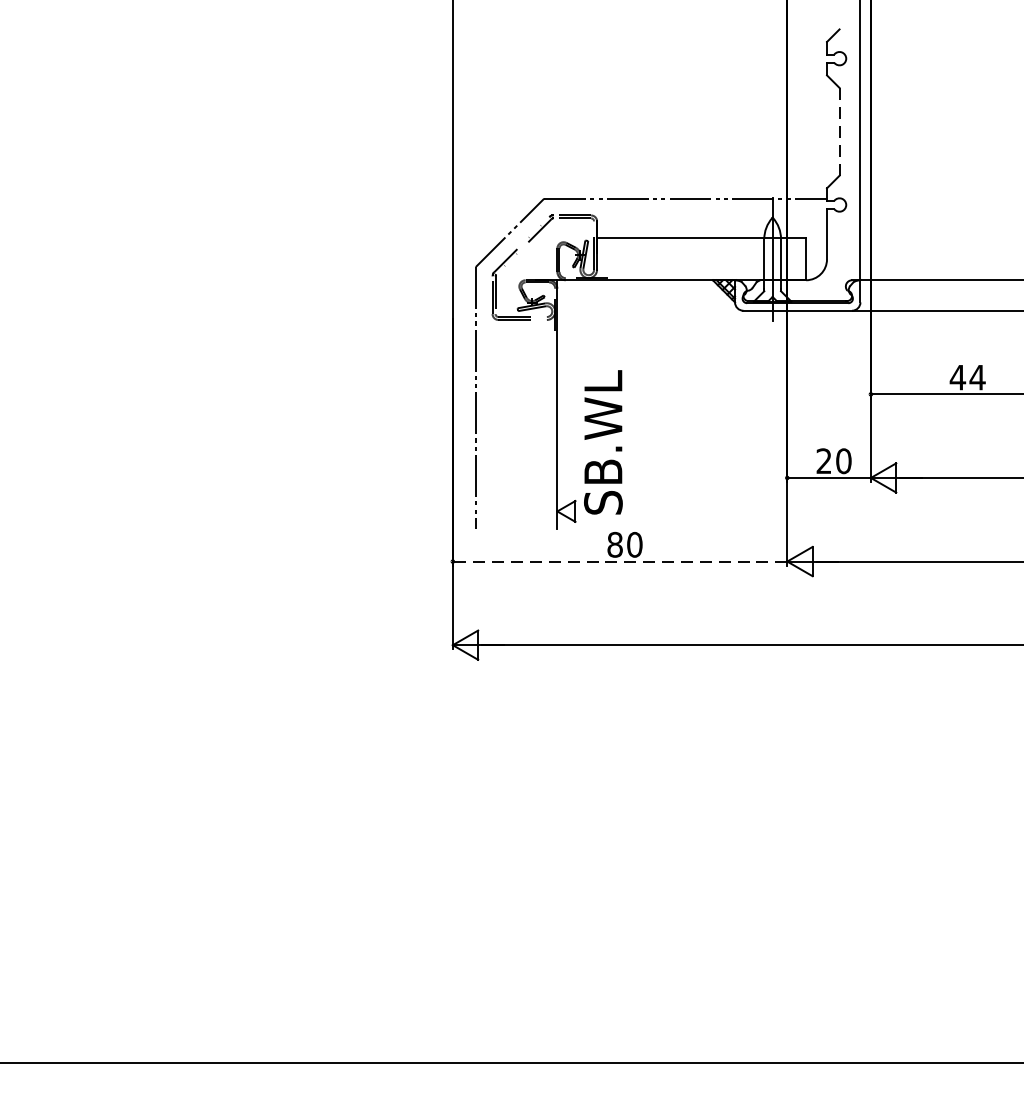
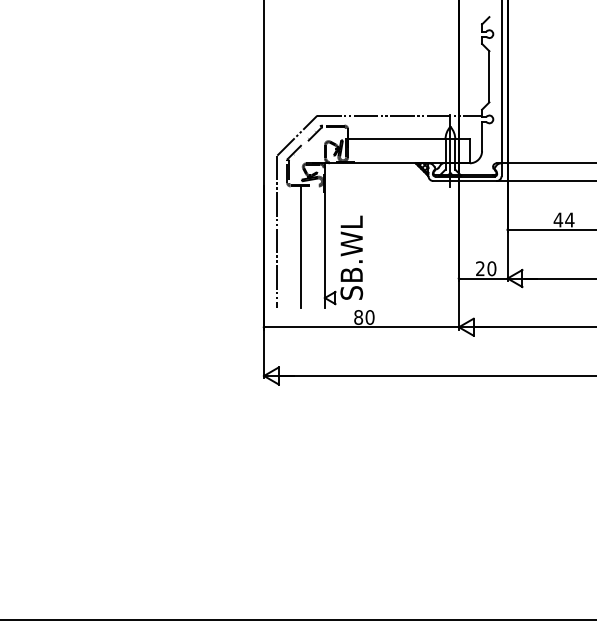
line: (839, 131) -> (489, 76), dashed -> solid
line: (515, 424) -> (300, 247), added
line: (618, 562) -> (360, 327), dashed -> solid

